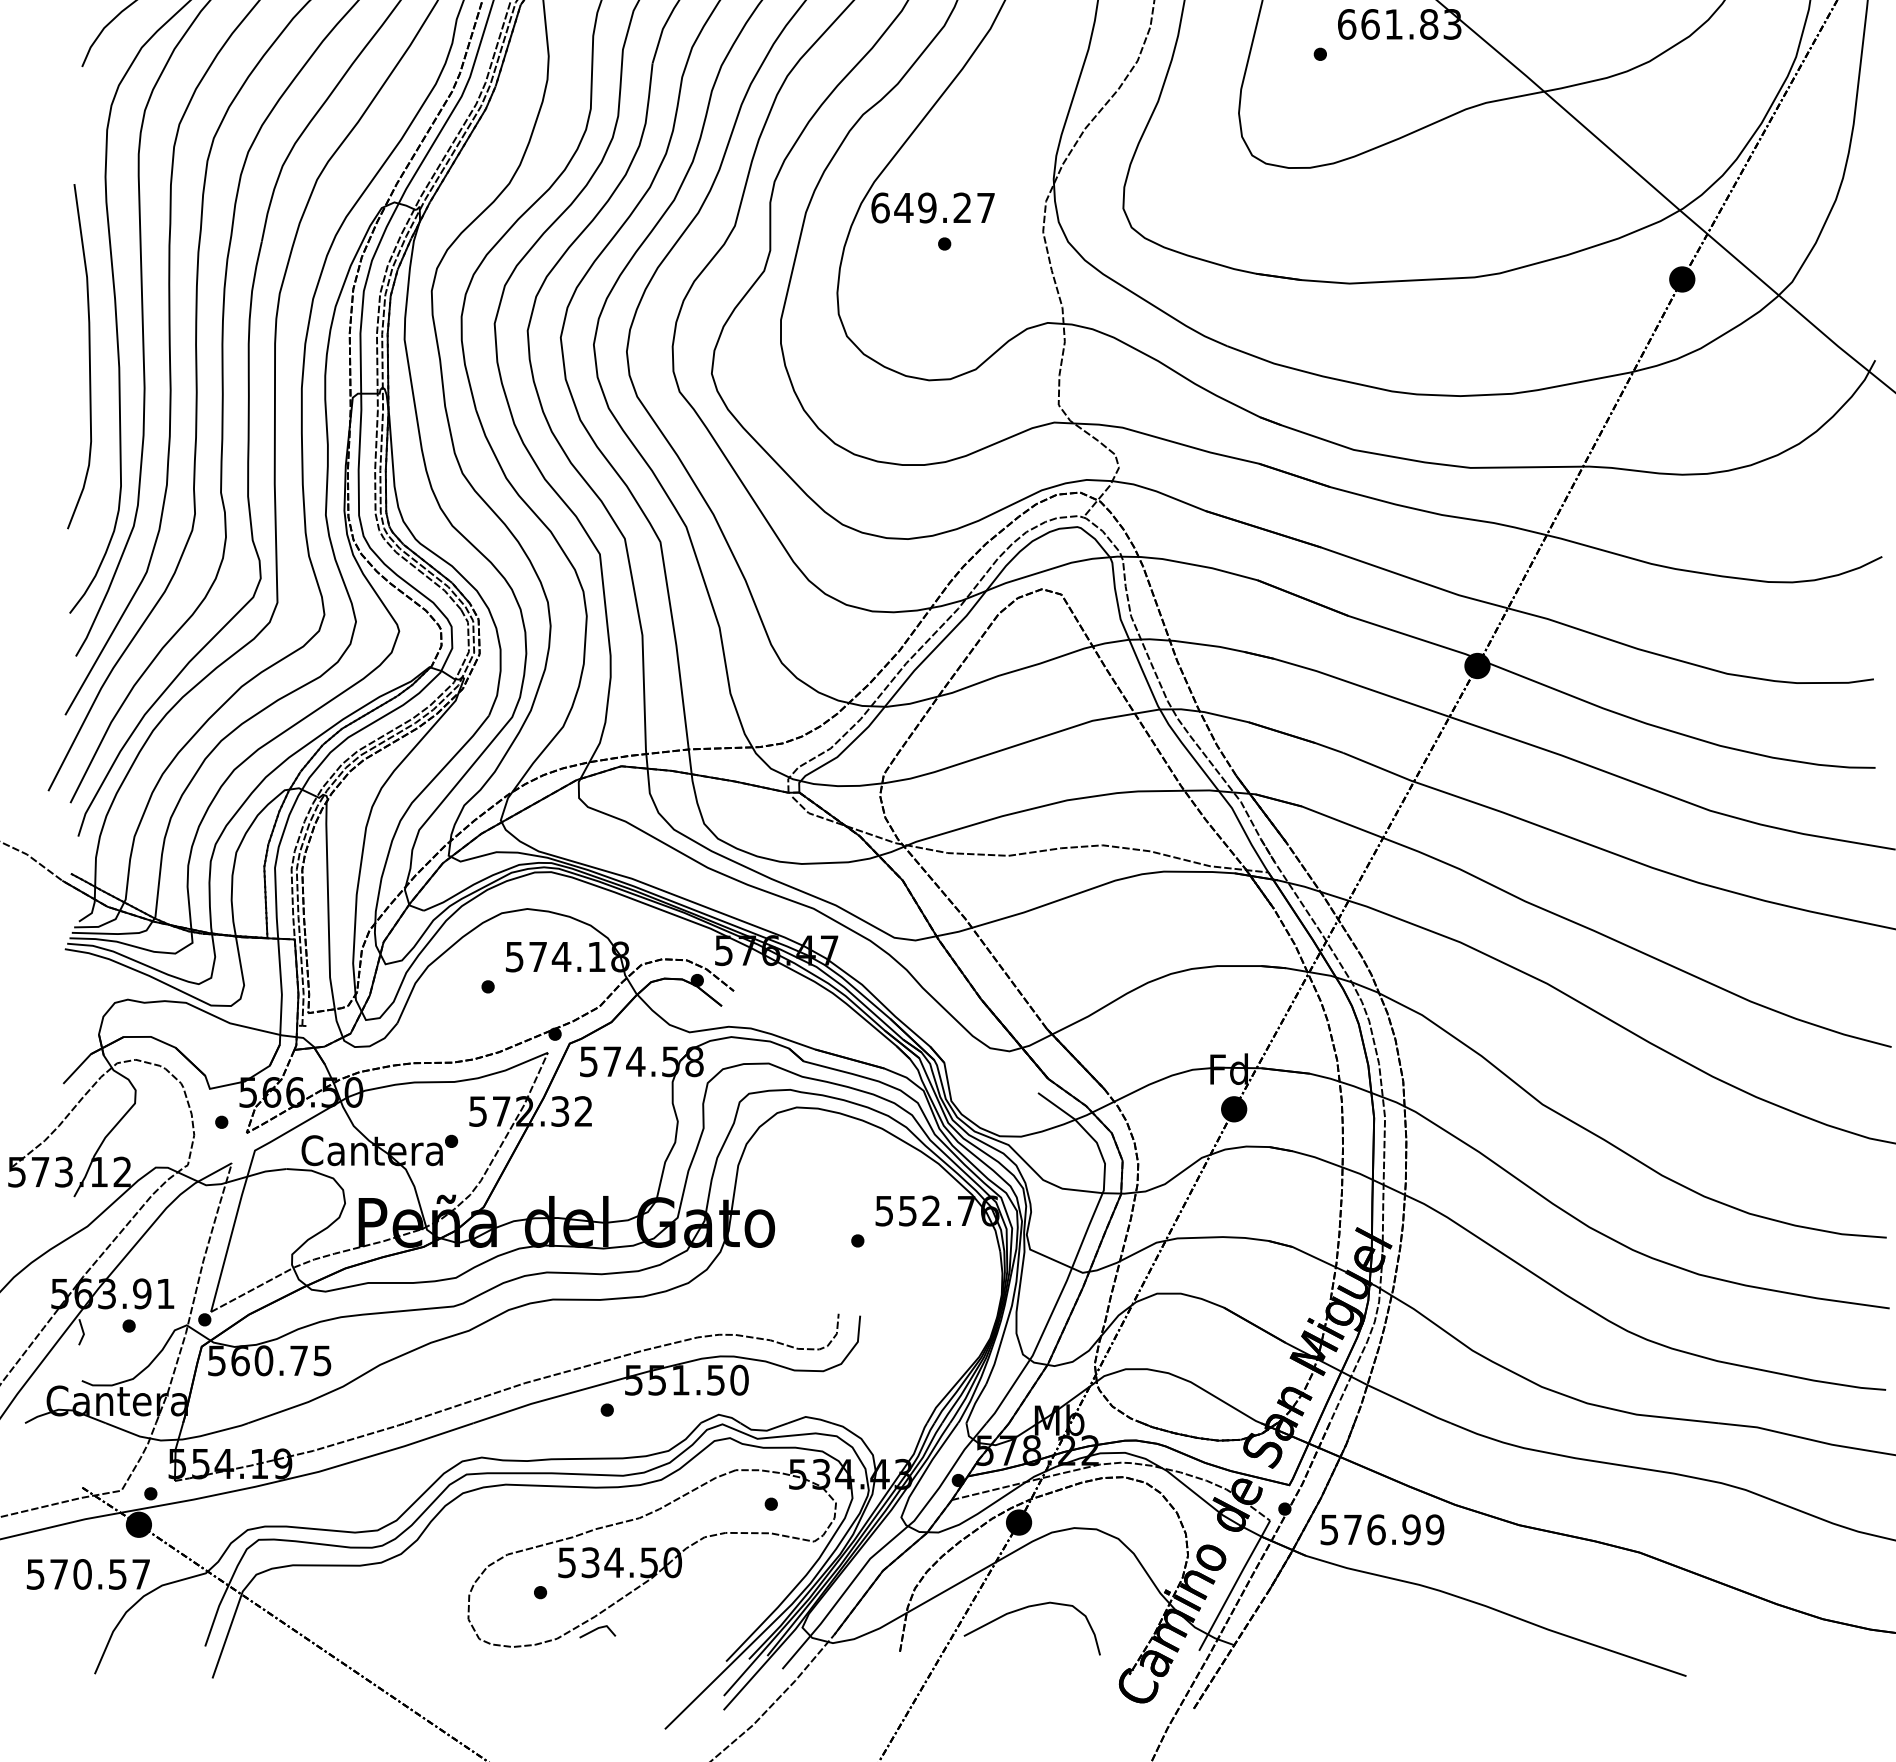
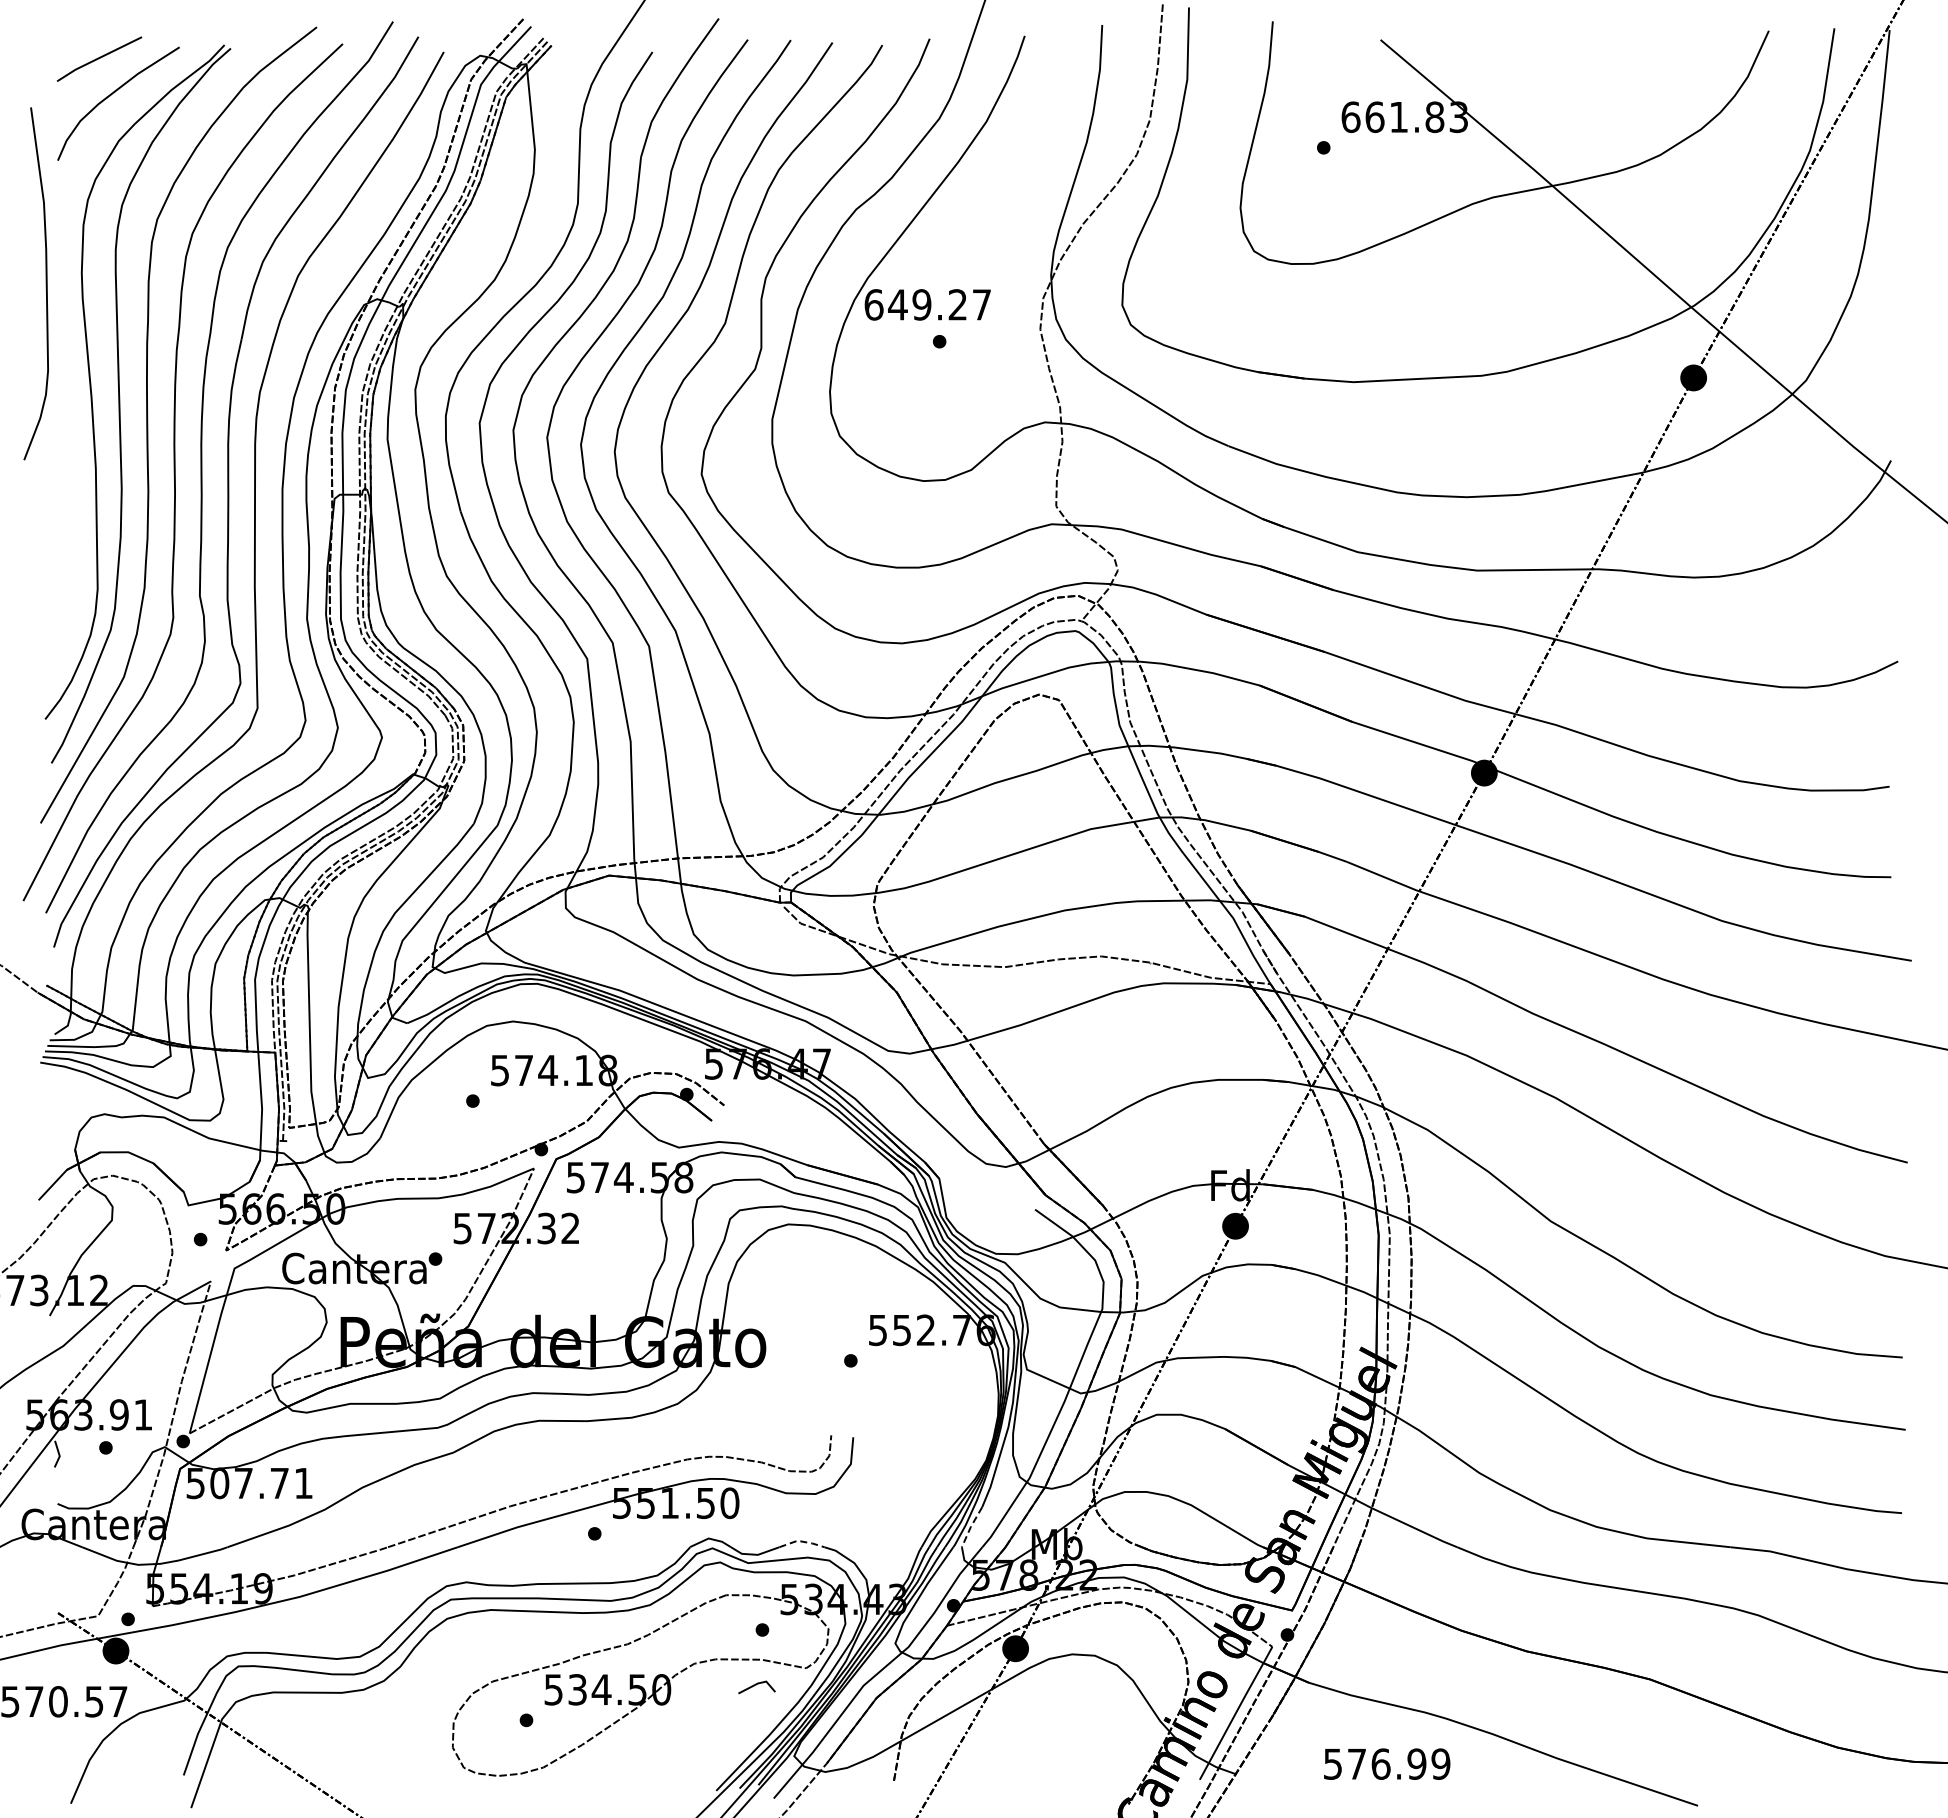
curve: (88, 356) -> (45, 283), moved
text: (281, 1360) -> (261, 1483), 560.75 -> 507.71
line: (974, 1403) -> (970, 1527), solid -> dashed
line: (810, 1417) -> (802, 1541), solid -> dashed
text: (1382, 1529) -> (1387, 1763), moved
curve: (1026, 1608) -> (1023, 1736), removed
line: (597, 1629) -> (756, 1685), moved

